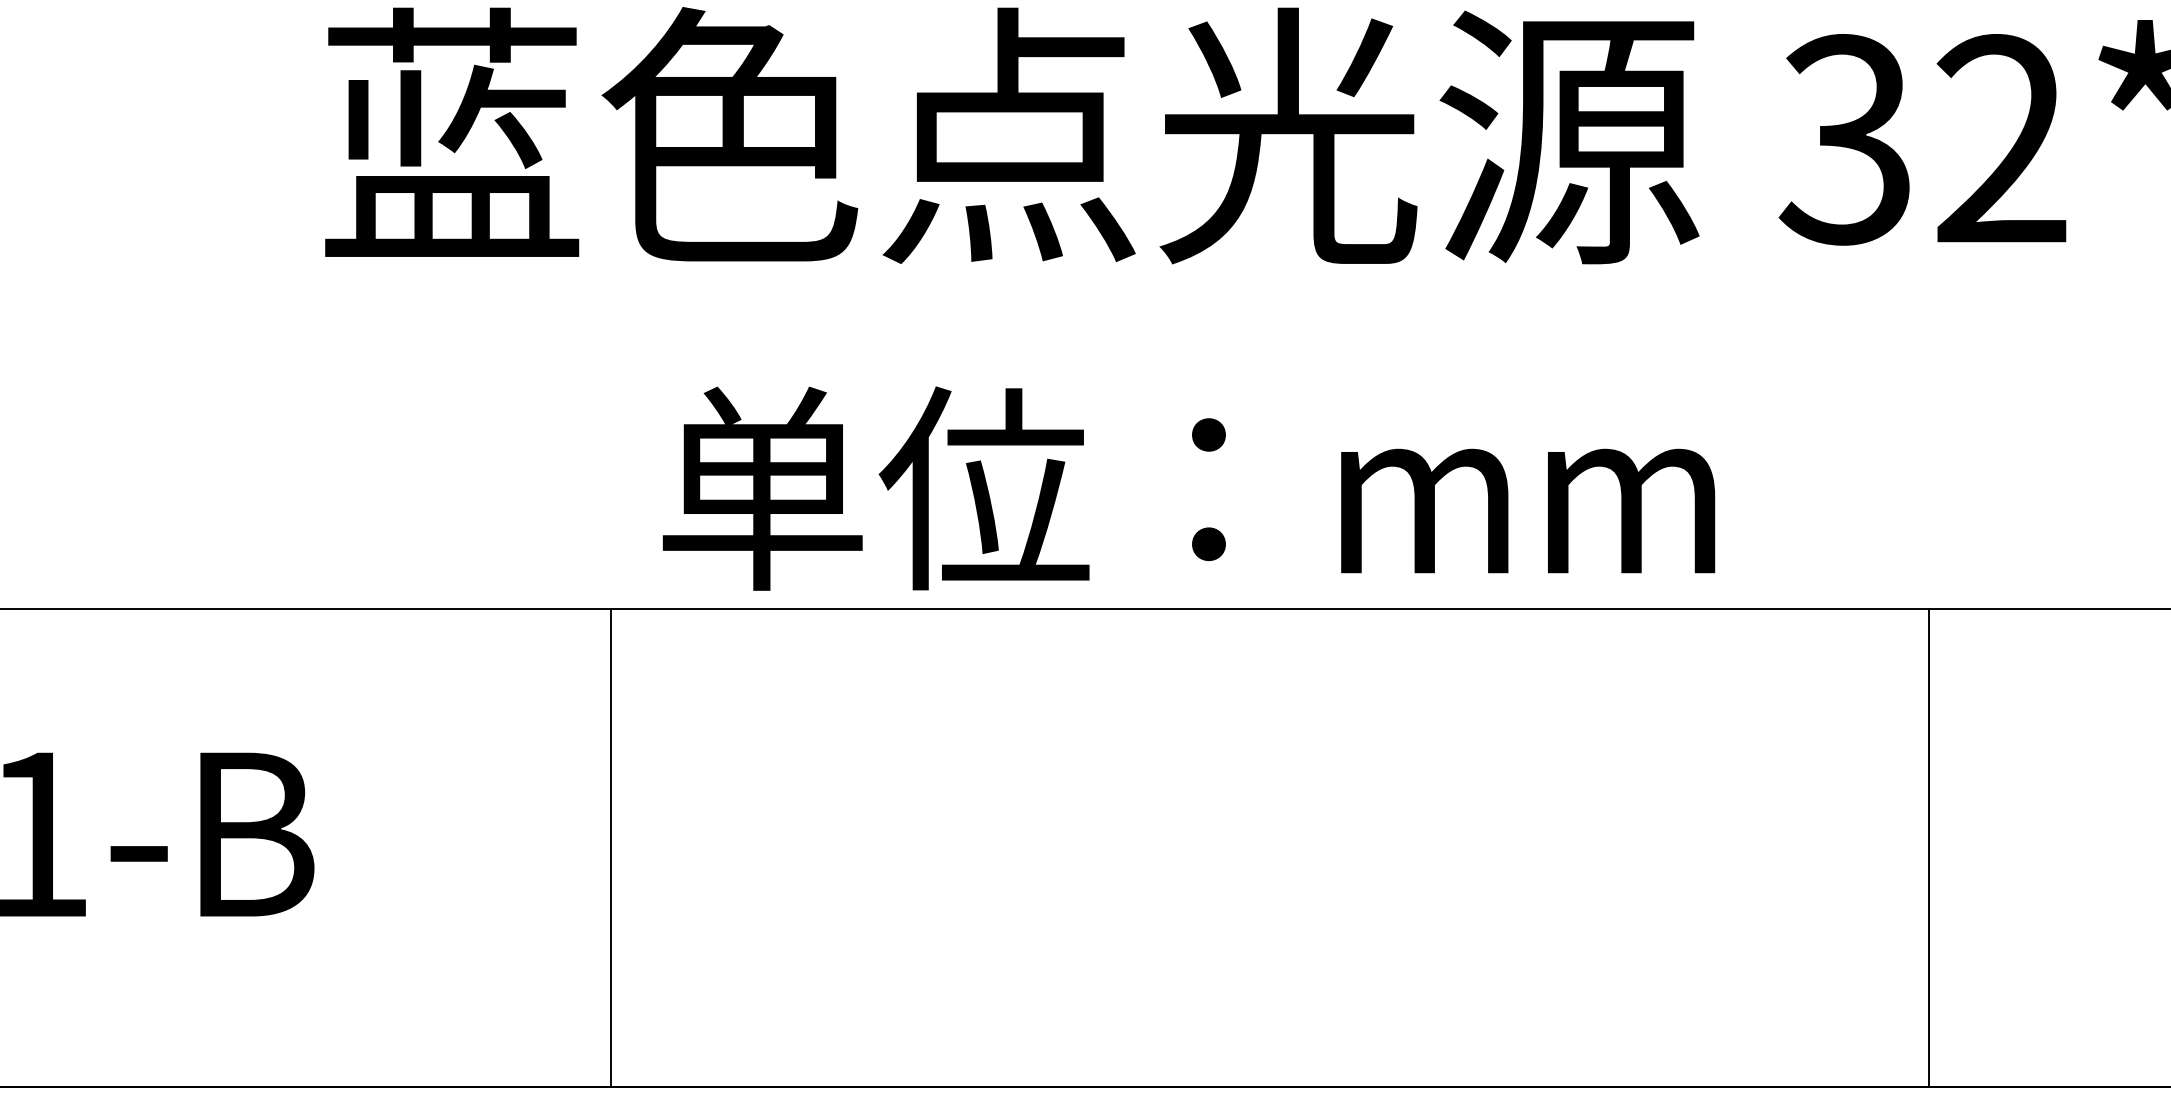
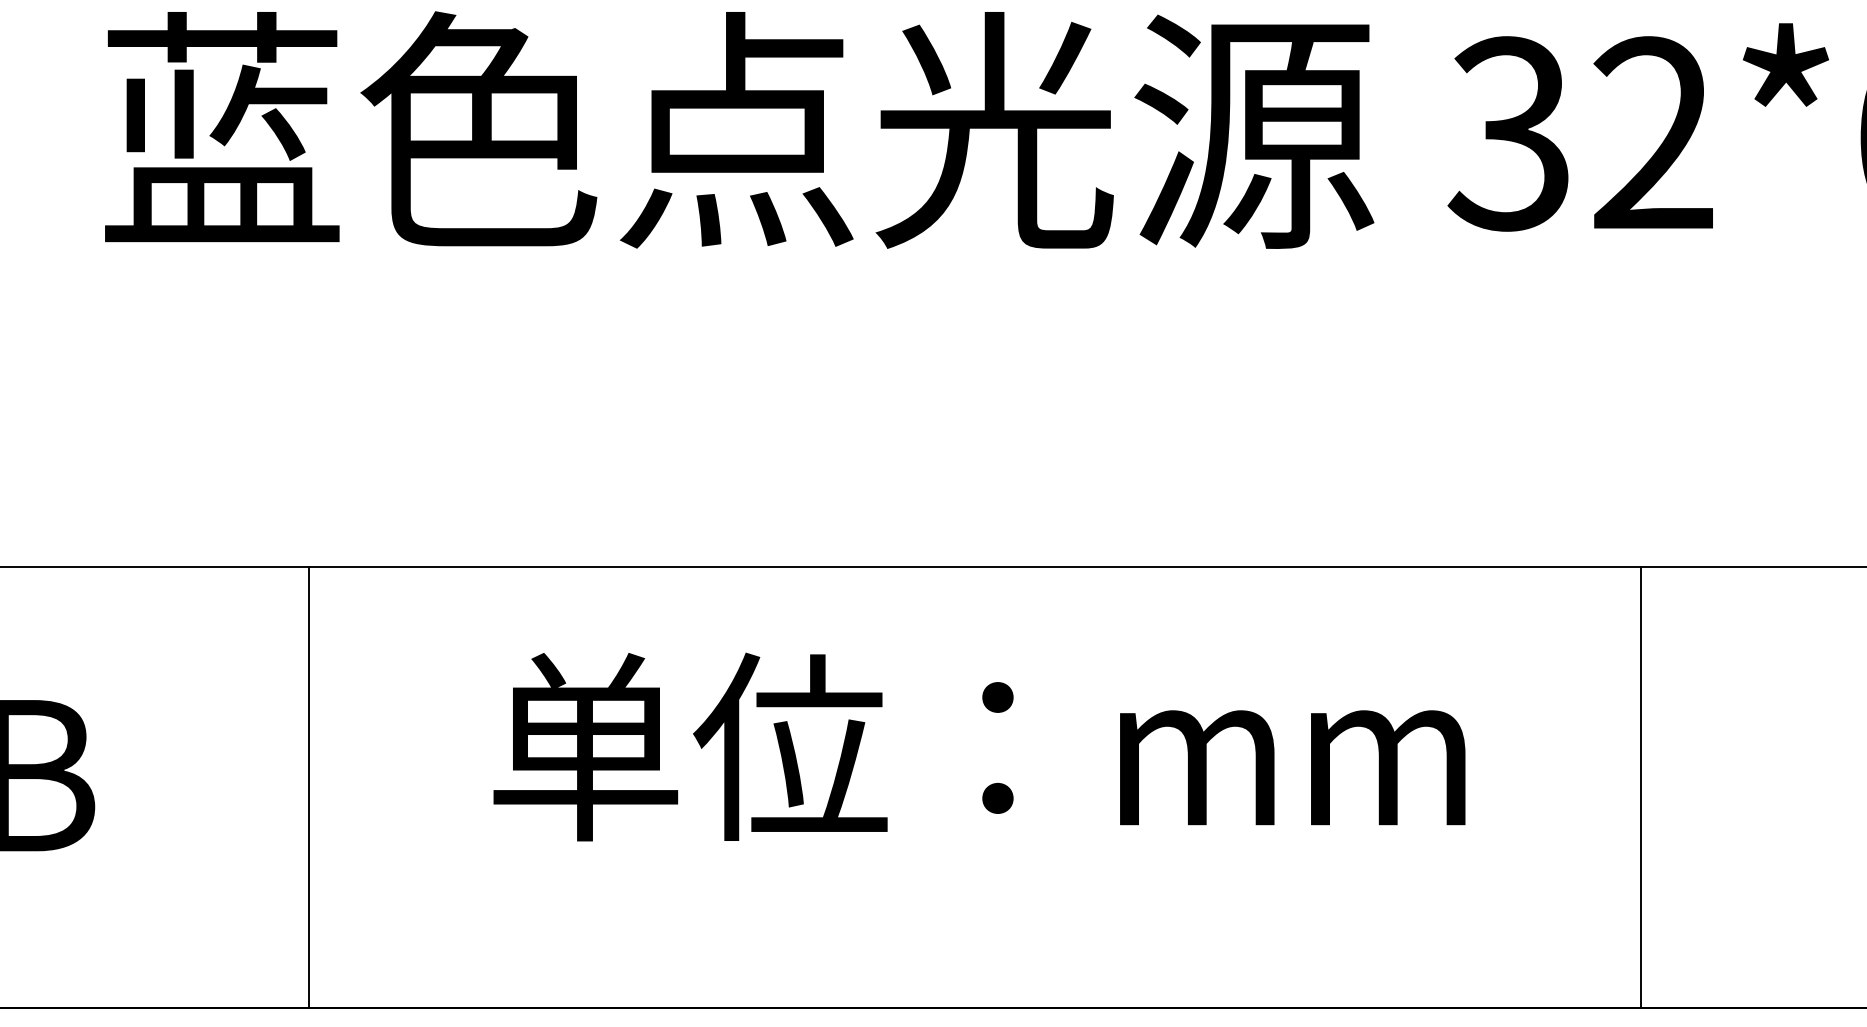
text: (1188, 488) -> (979, 746), moved
line: (610, 847) -> (308, 787), moved
line: (1929, 847) -> (1641, 787), moved

